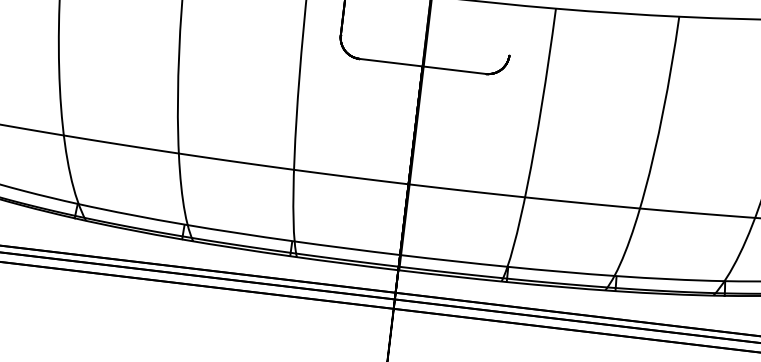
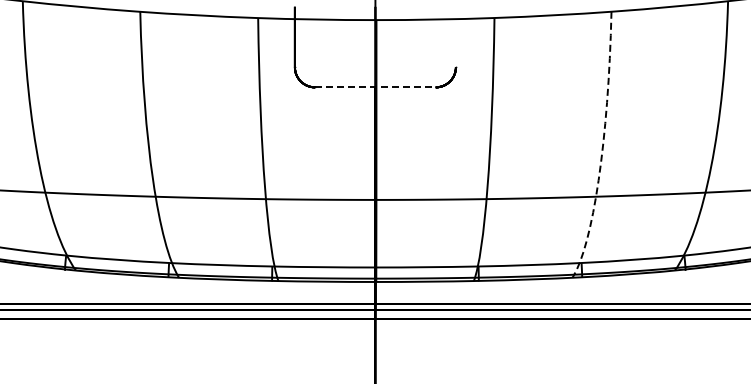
line: (422, 66) -> (375, 87), solid -> dashed
arc: (650, 166) -> (601, 155), solid -> dashed

